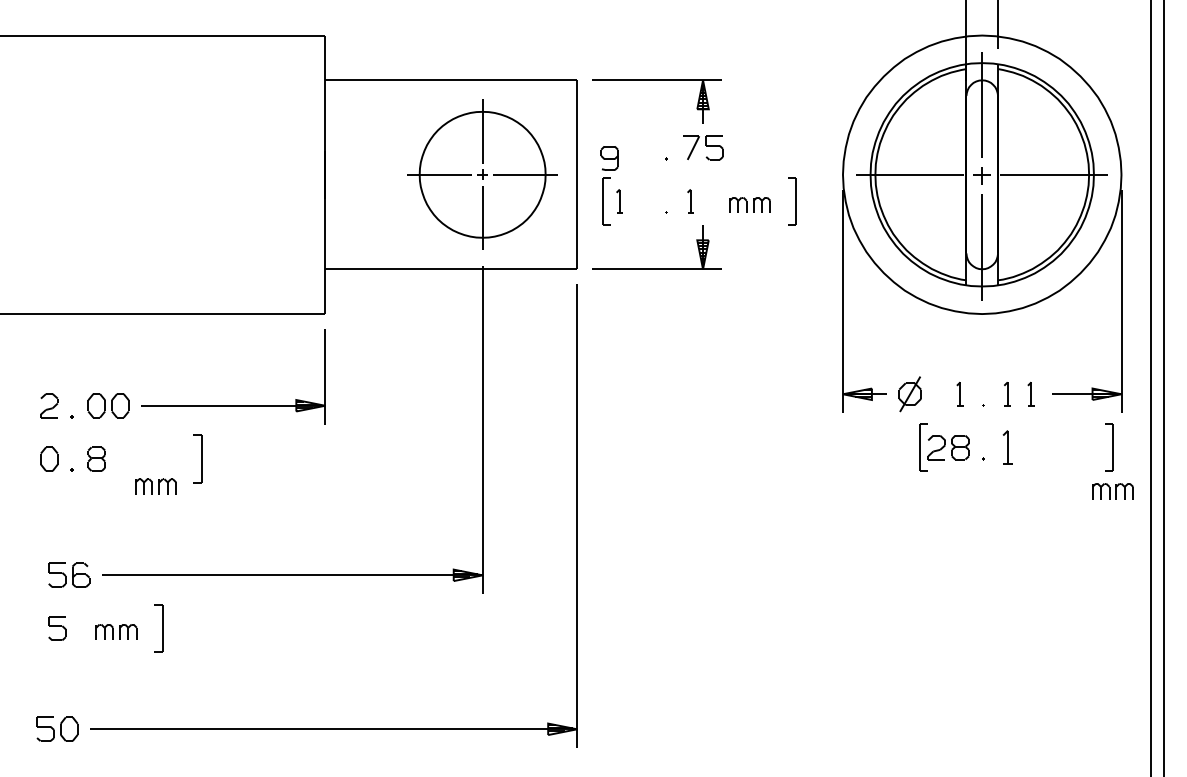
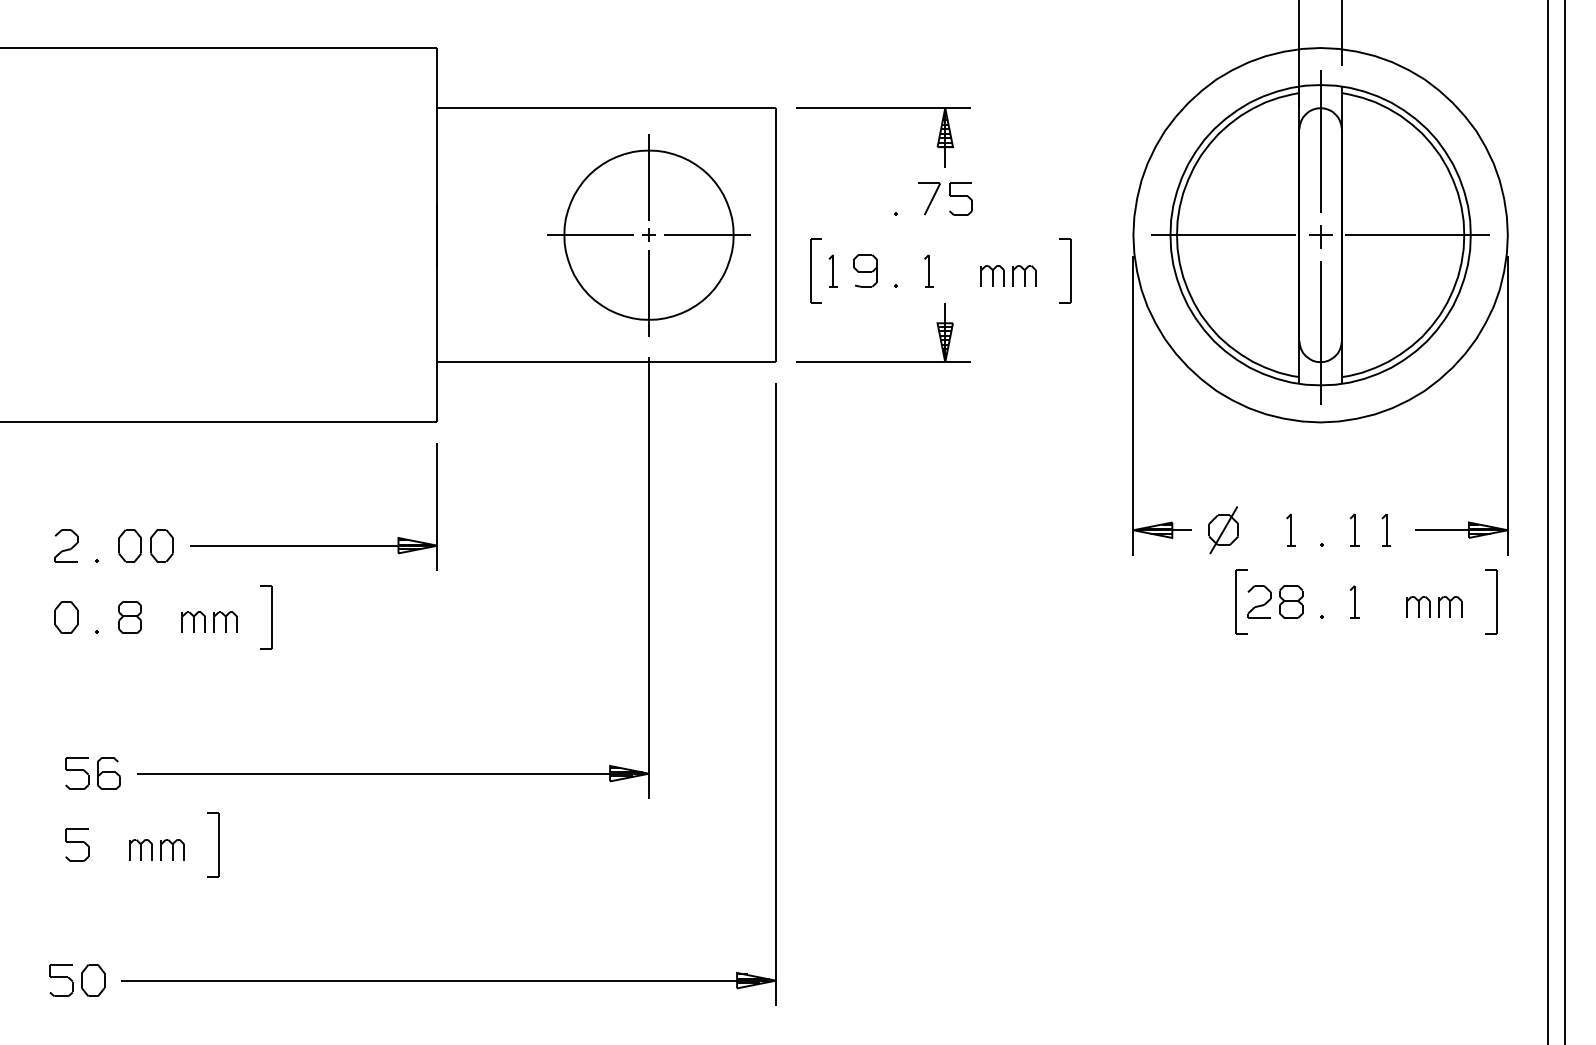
part: (609, 158) -> (865, 271), moved
part: (1006, 447) -> (1353, 601), size x0.71
part: (155, 486) -> (209, 621), moved
part: (1112, 491) -> (1433, 607), moved

